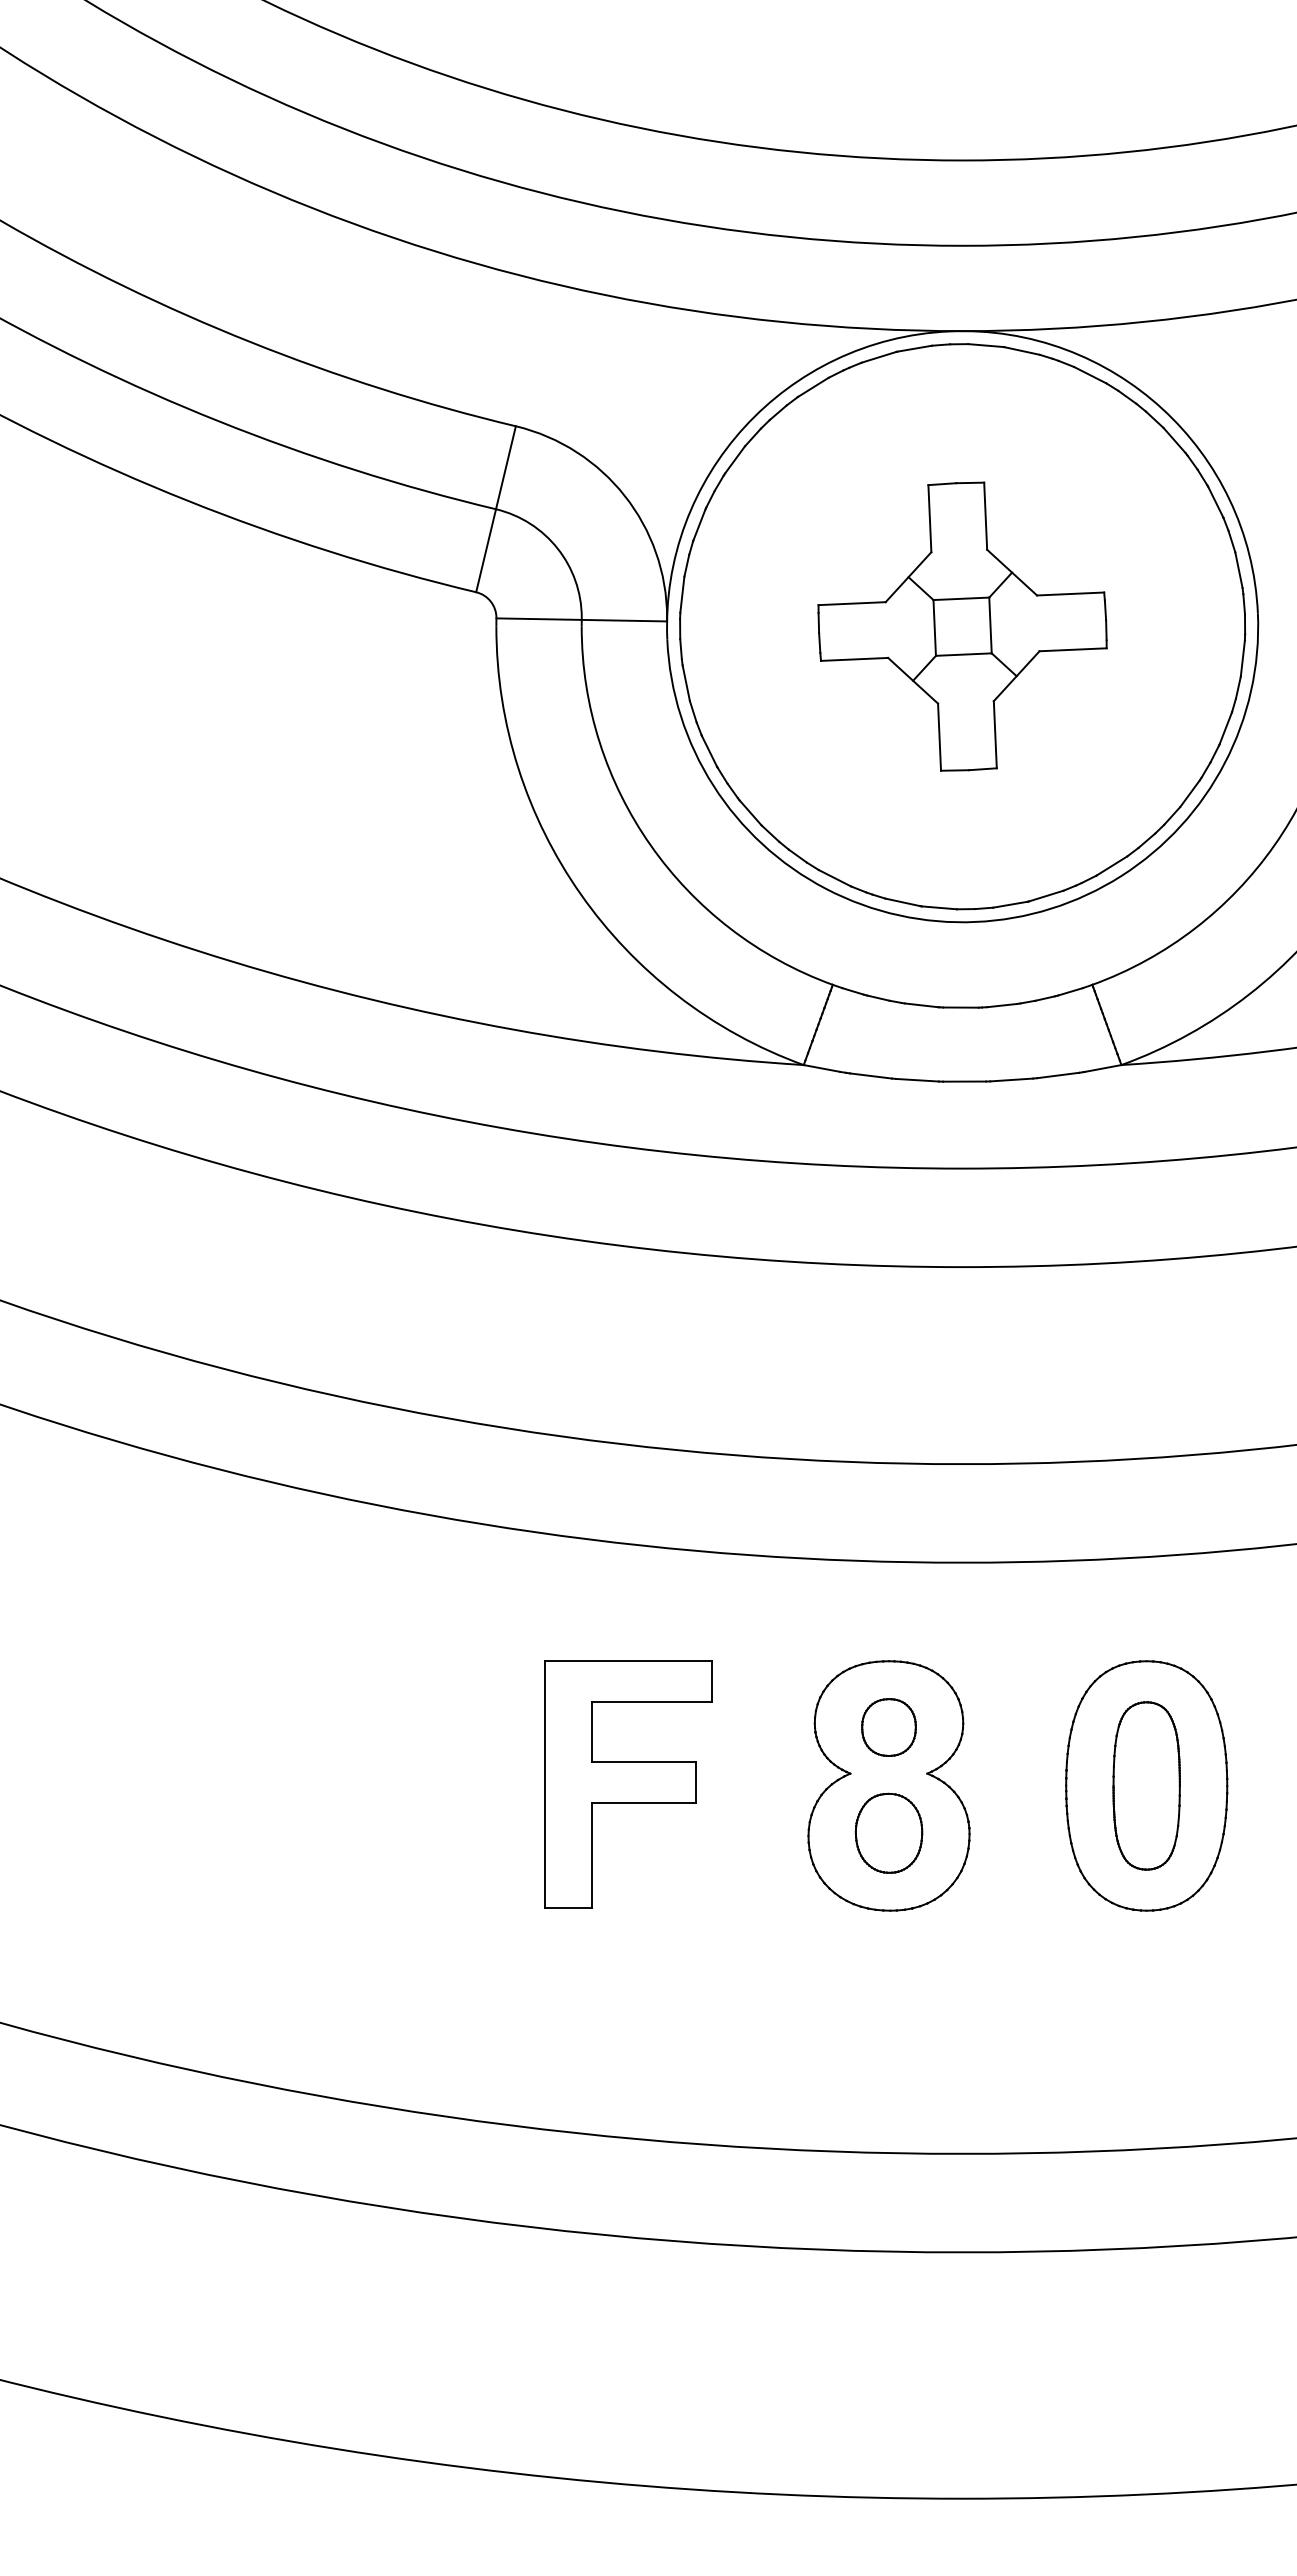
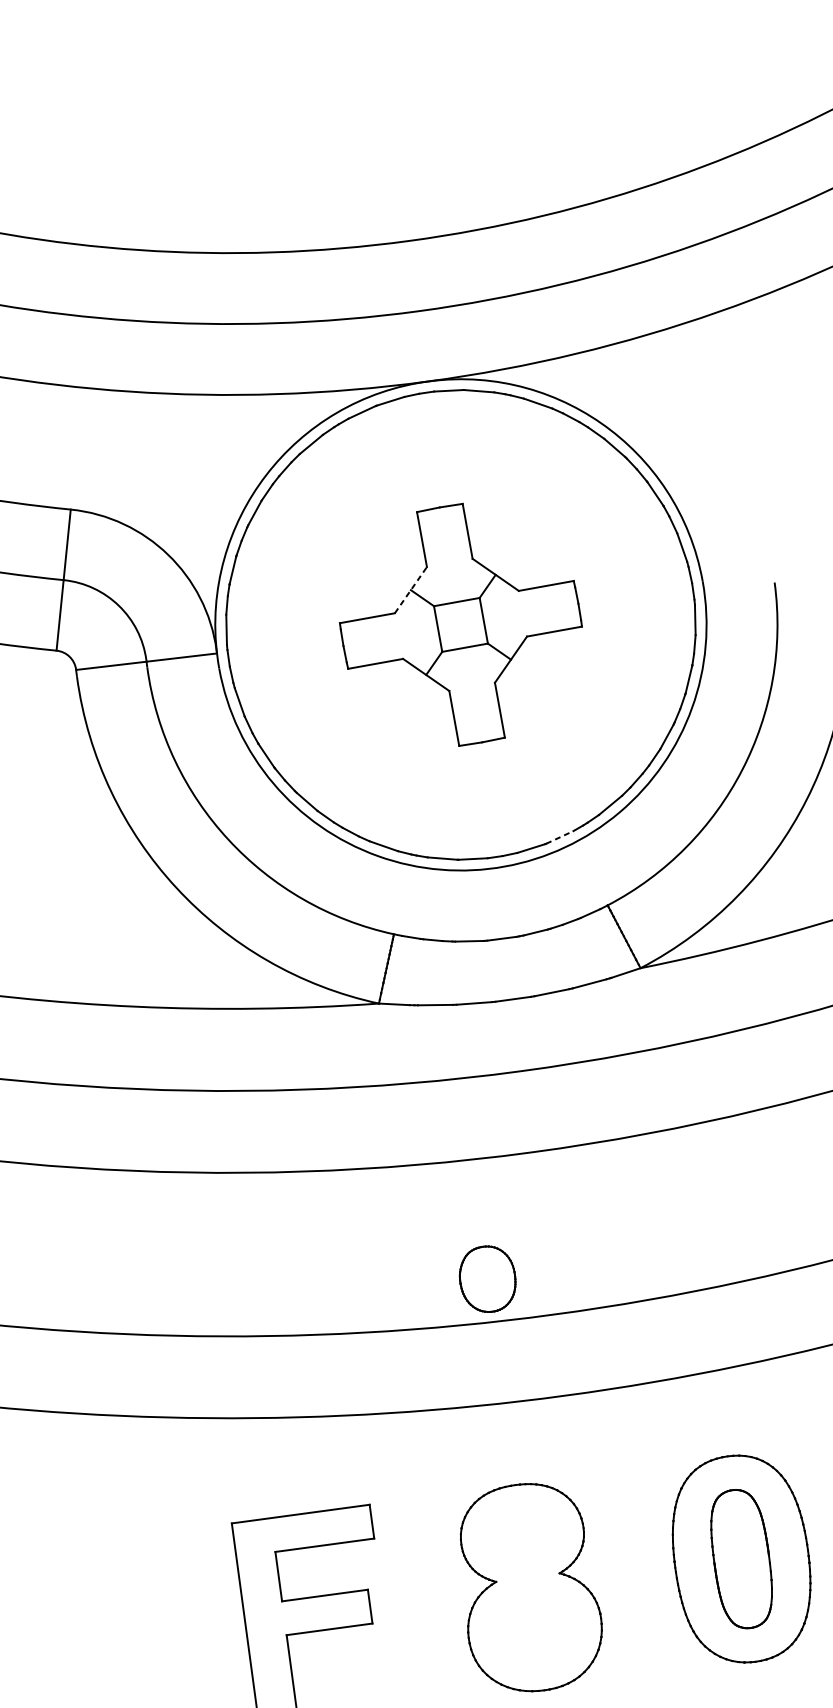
line: (908, 577) -> (410, 590), solid -> dashed
line: (1046, 895) -> (559, 836), solid -> dashed
part: (888, 1727) -> (522, 1539), removed
part: (888, 1832) -> (487, 1278), moved

